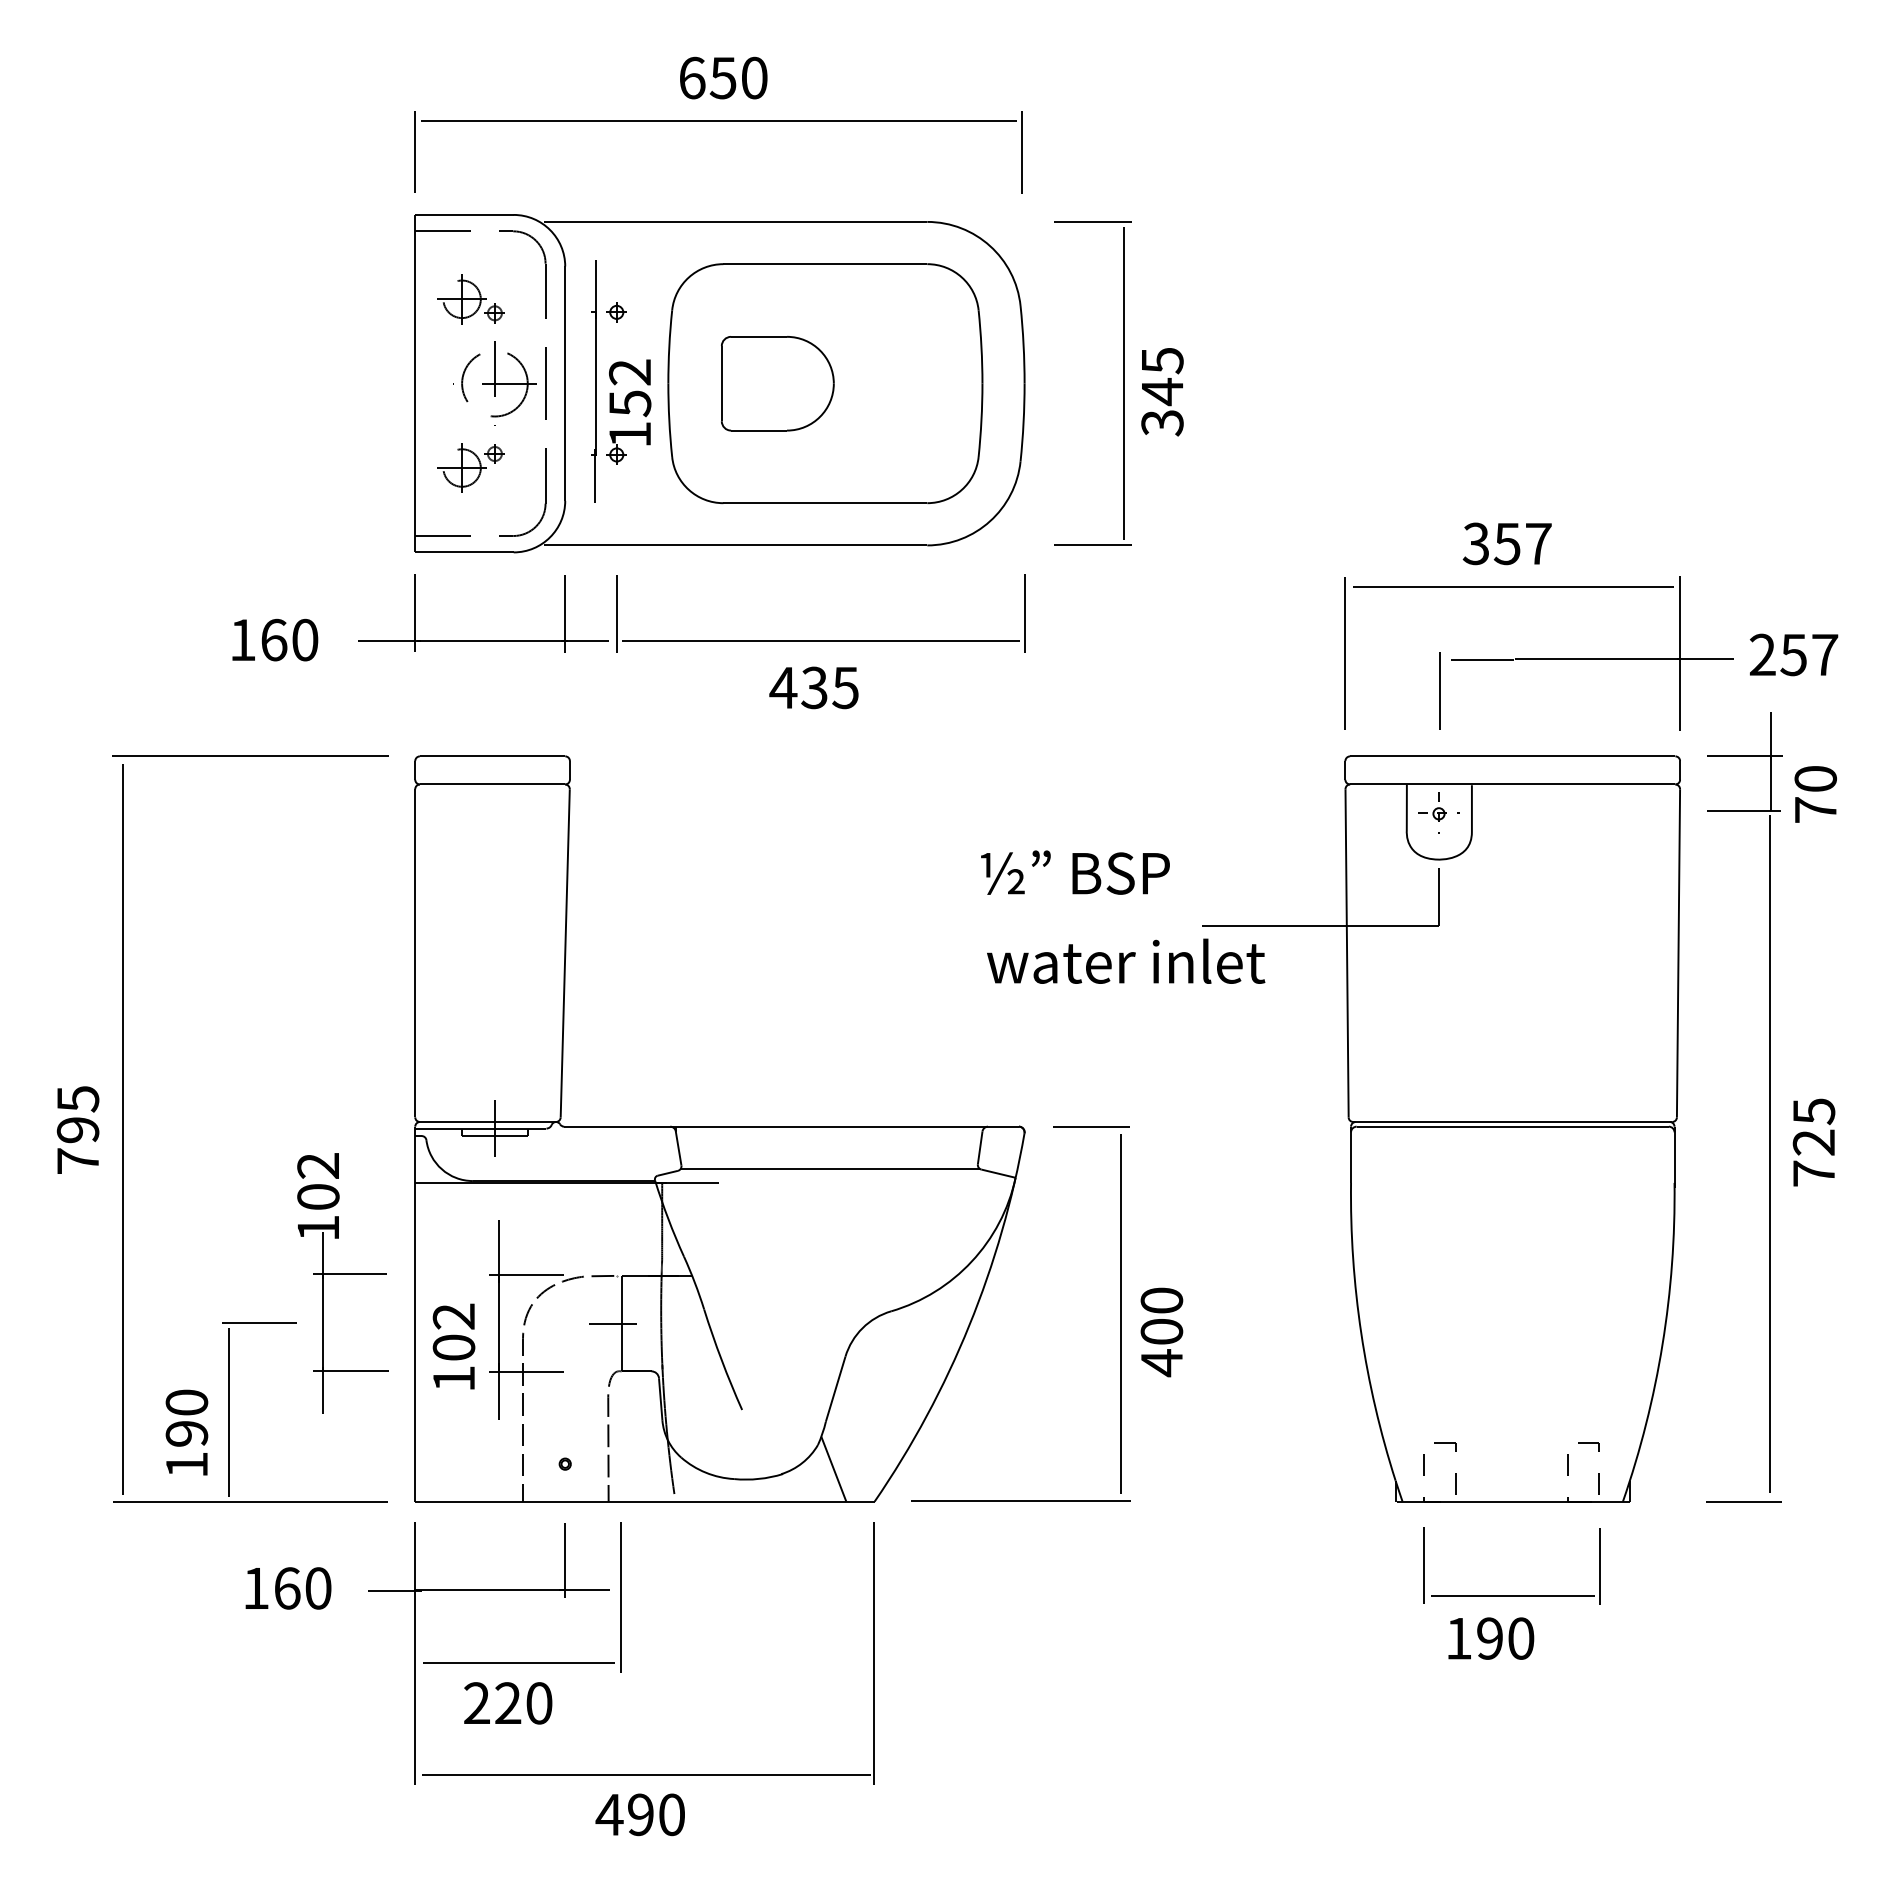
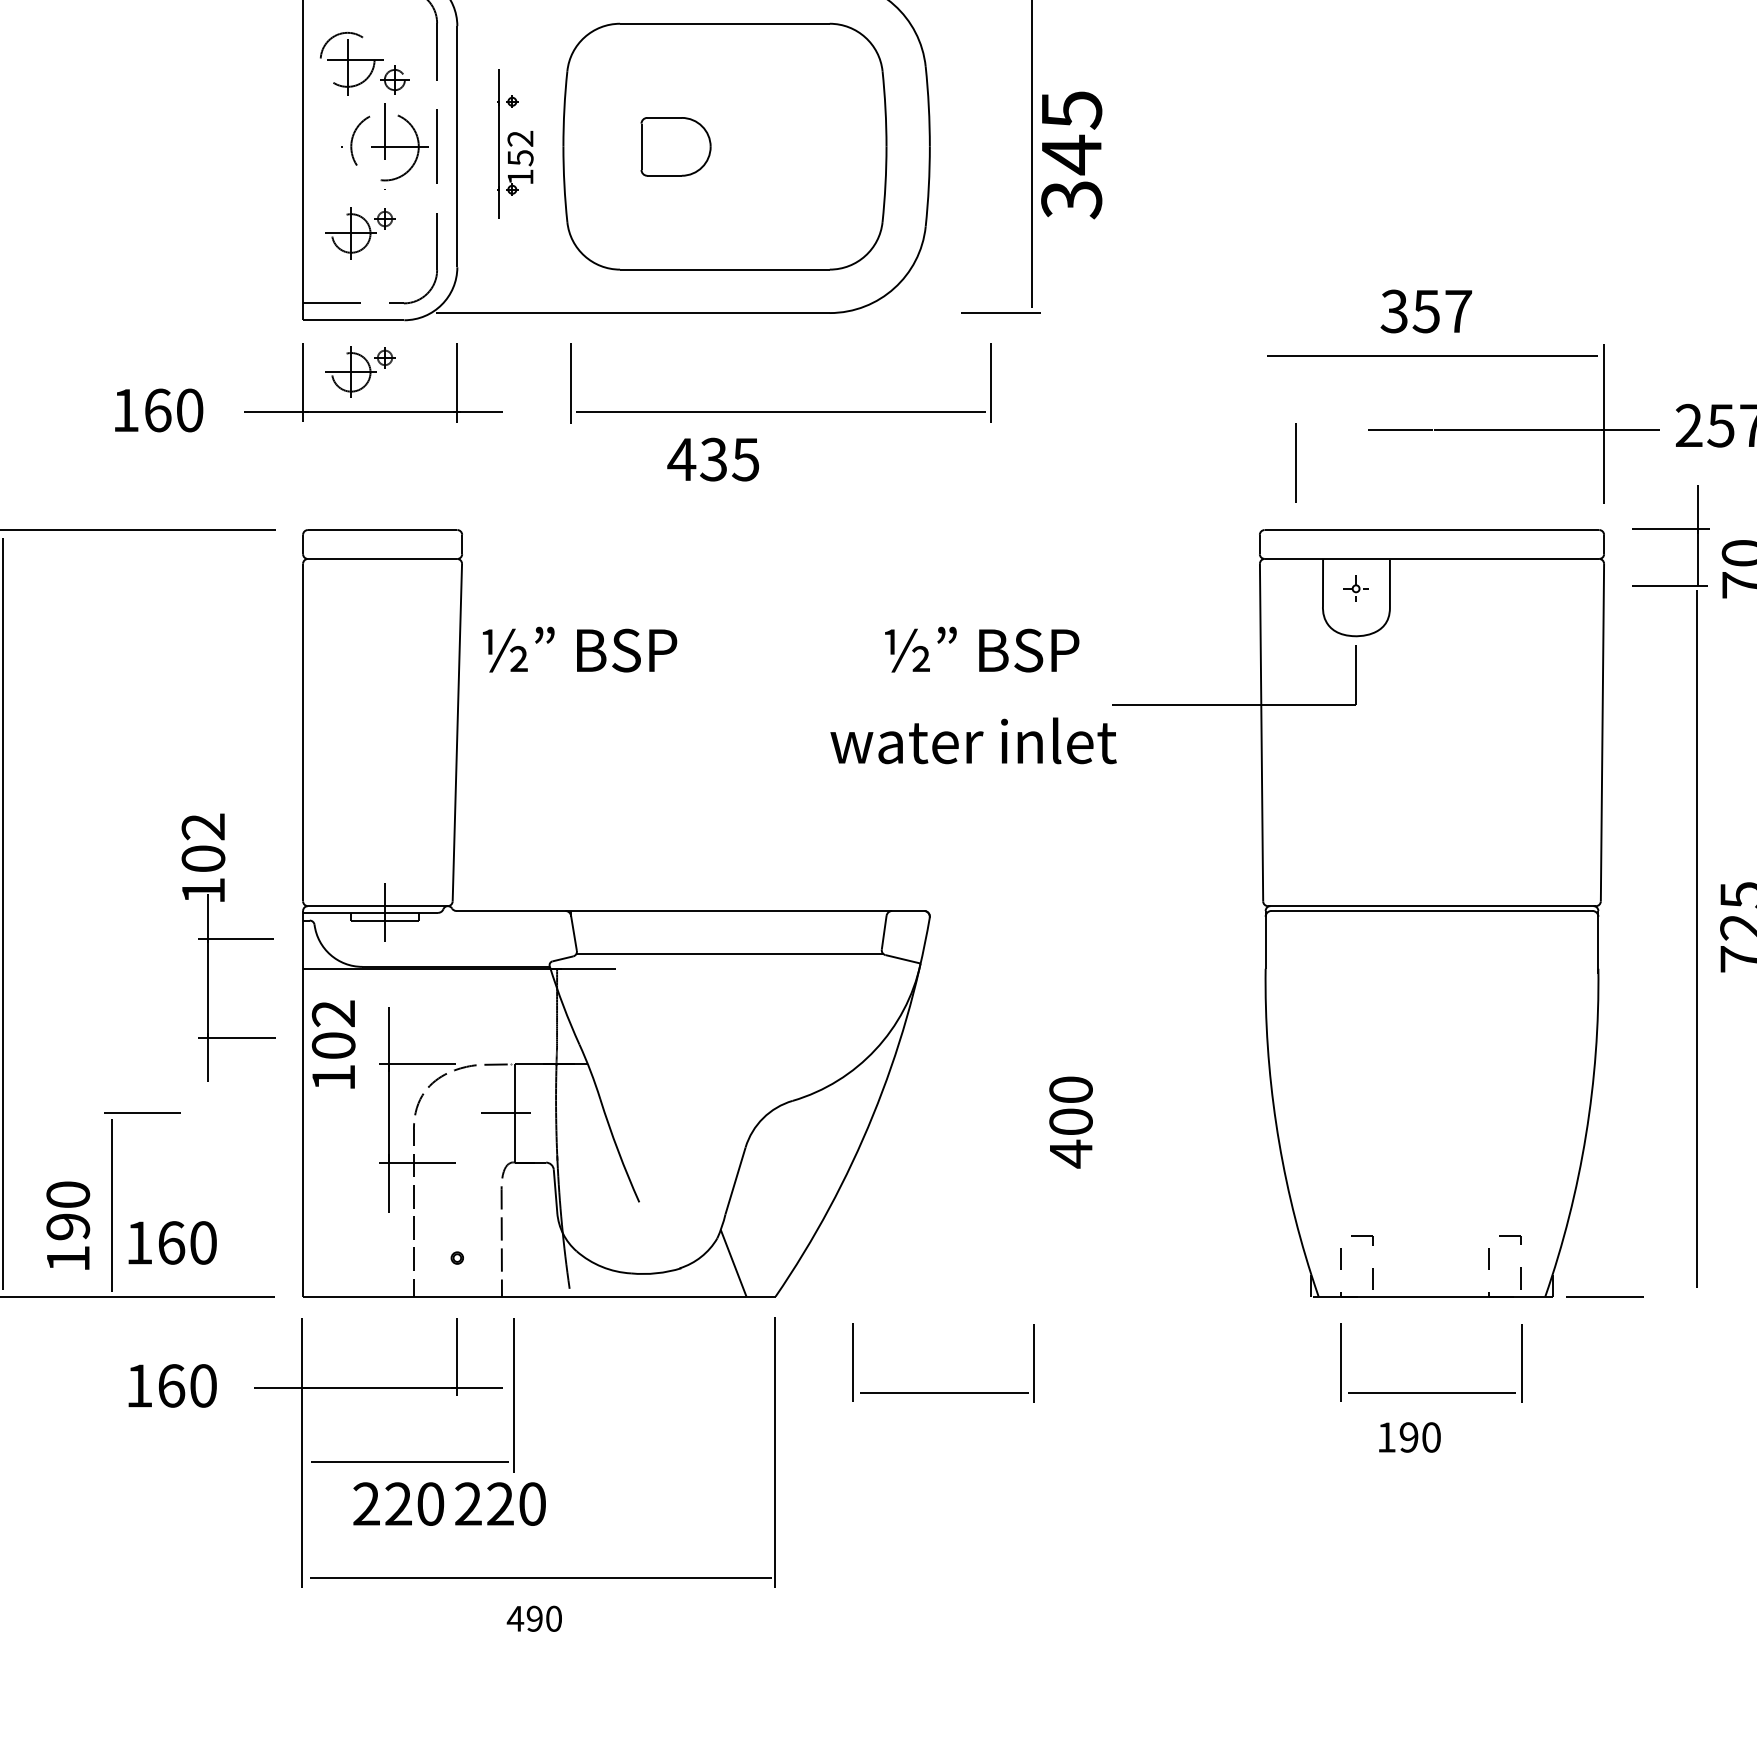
part: (470, 299) -> (359, 60), size x1.4
part: (621, 381) -> (515, 144), size x0.6
part: (777, 383) -> (675, 146), size x0.6
part: (1162, 392) -> (1071, 155), size x1.4
part: (470, 602) -> (359, 371), added
part: (820, 640) -> (780, 410), moved
line: (1344, 653) -> (1258, 424), removed
line: (1439, 690) -> (1295, 462), moved
part: (1438, 812) -> (1355, 587), size x0.6
part: (684, 872) -> (580, 649), added
part: (1126, 960) -> (973, 740), moved
part: (342, 1274) -> (228, 938), moved
part: (1120, 1313) -> (1028, 1103), removed
part: (453, 1346) -> (333, 1044), moved
part: (288, 1449) -> (172, 1243), added
line: (1743, 1501) -> (1604, 1296), moved
part: (1037, 1595) -> (943, 1393), added
part: (1491, 1638) -> (1410, 1437), size x0.7
part: (607, 1703) -> (500, 1504), added
part: (639, 1814) -> (533, 1618), size x0.6

